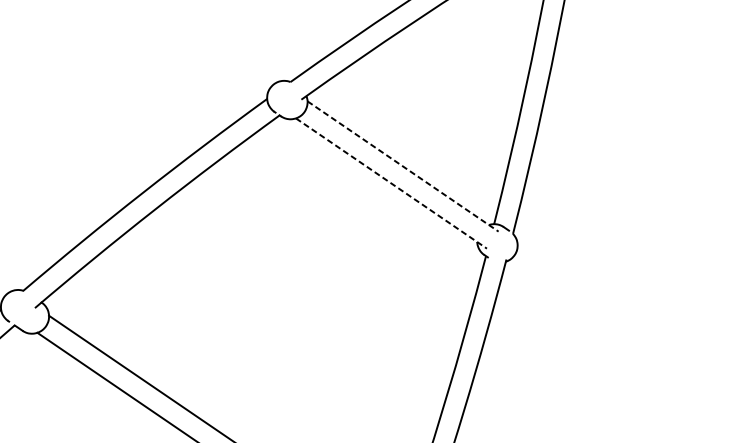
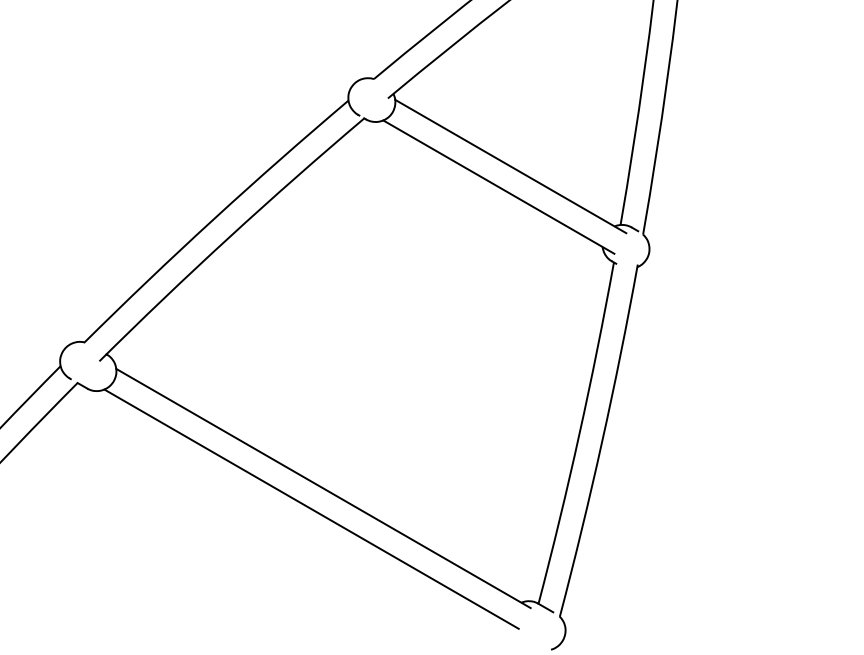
line: (403, 166) -> (511, 166), dashed -> solid
line: (391, 183) -> (499, 187), dashed -> solid

